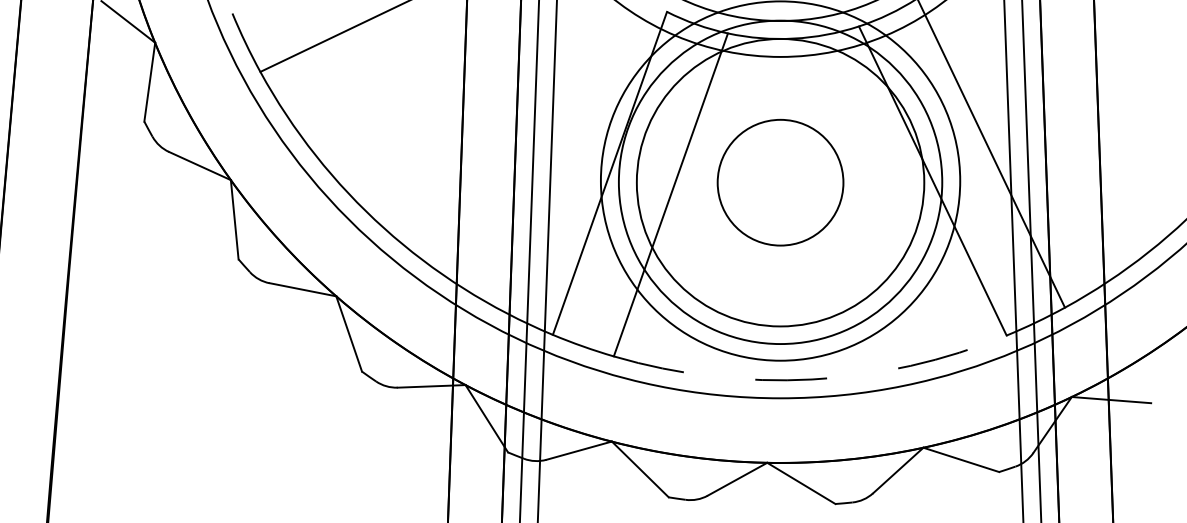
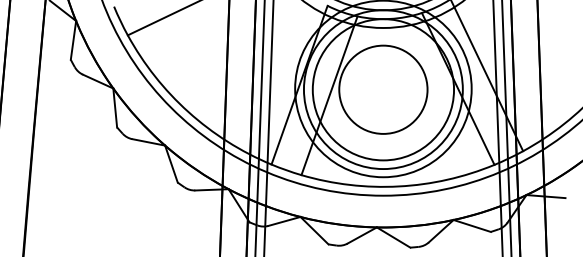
circle: (780, 182) -> (383, 89), size x1.43
arc: (811, 379) -> (398, 186), dashed -> solid

